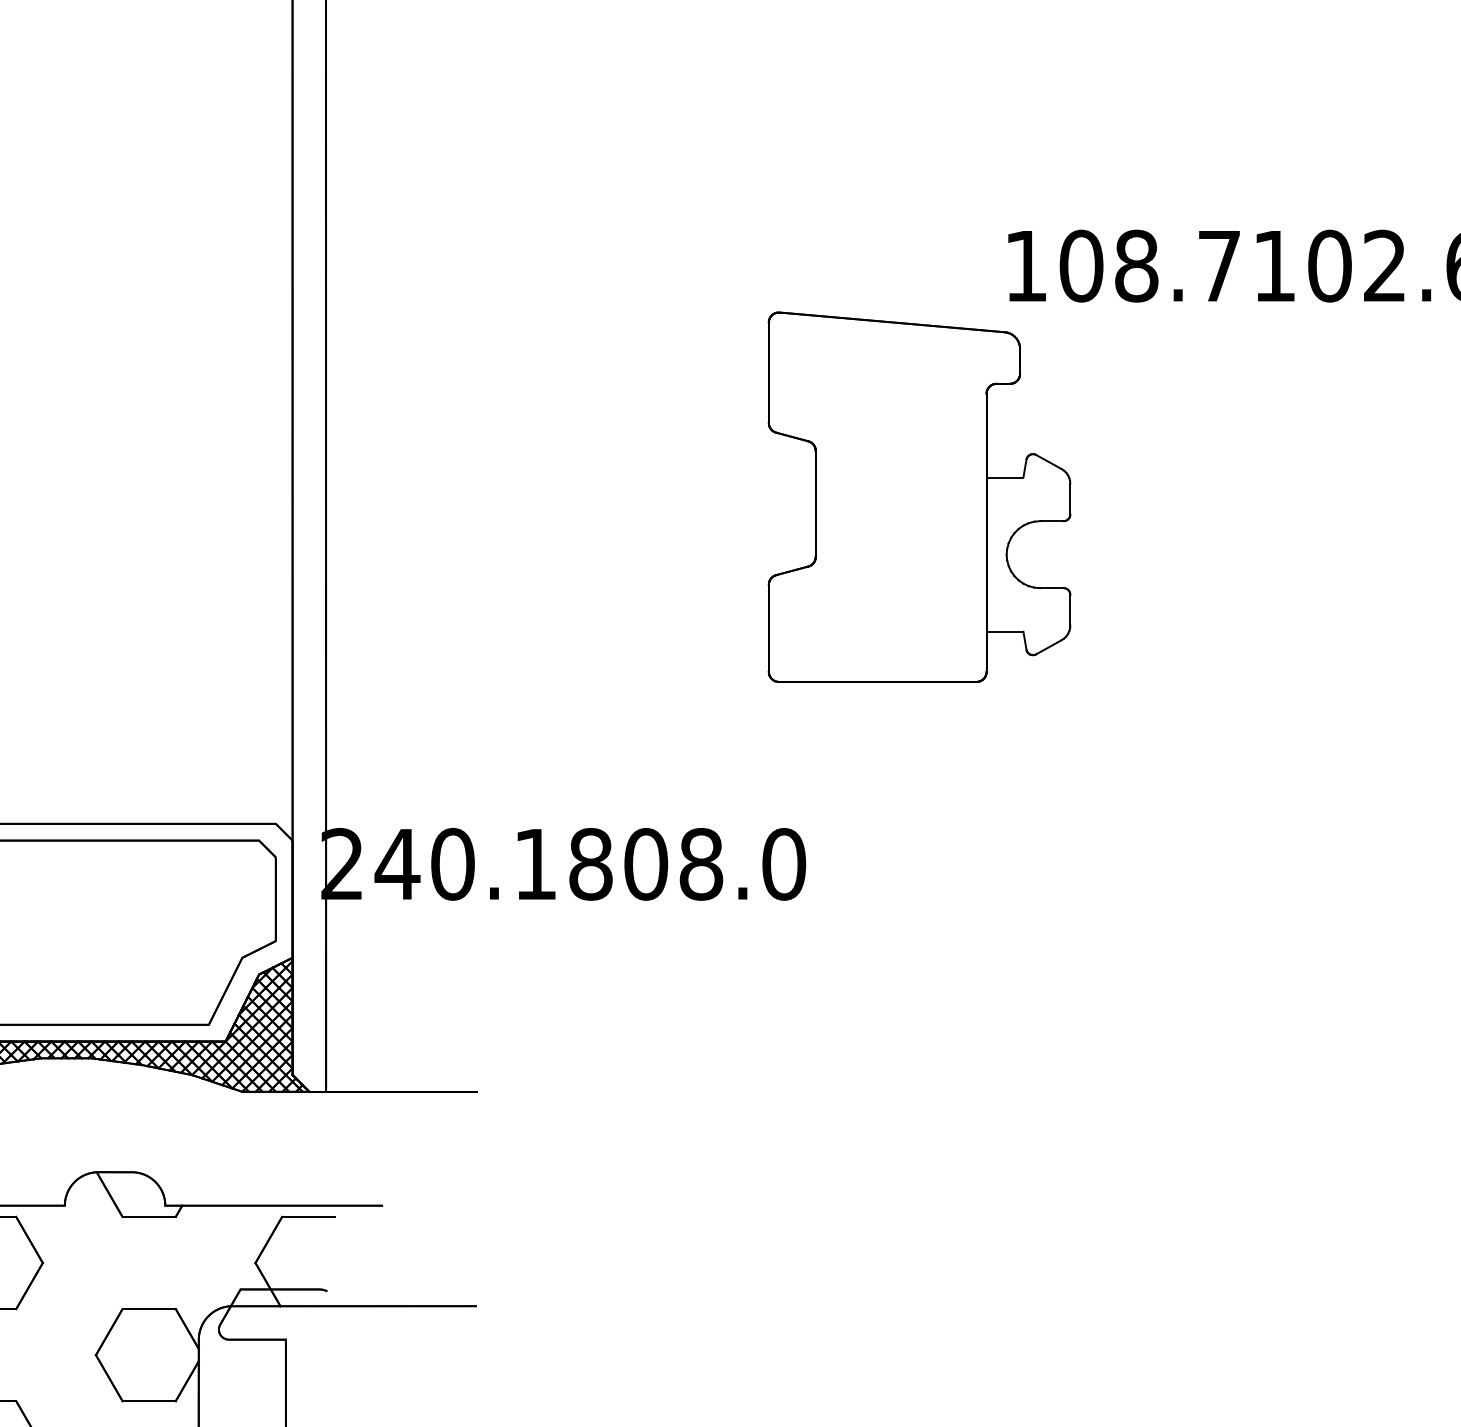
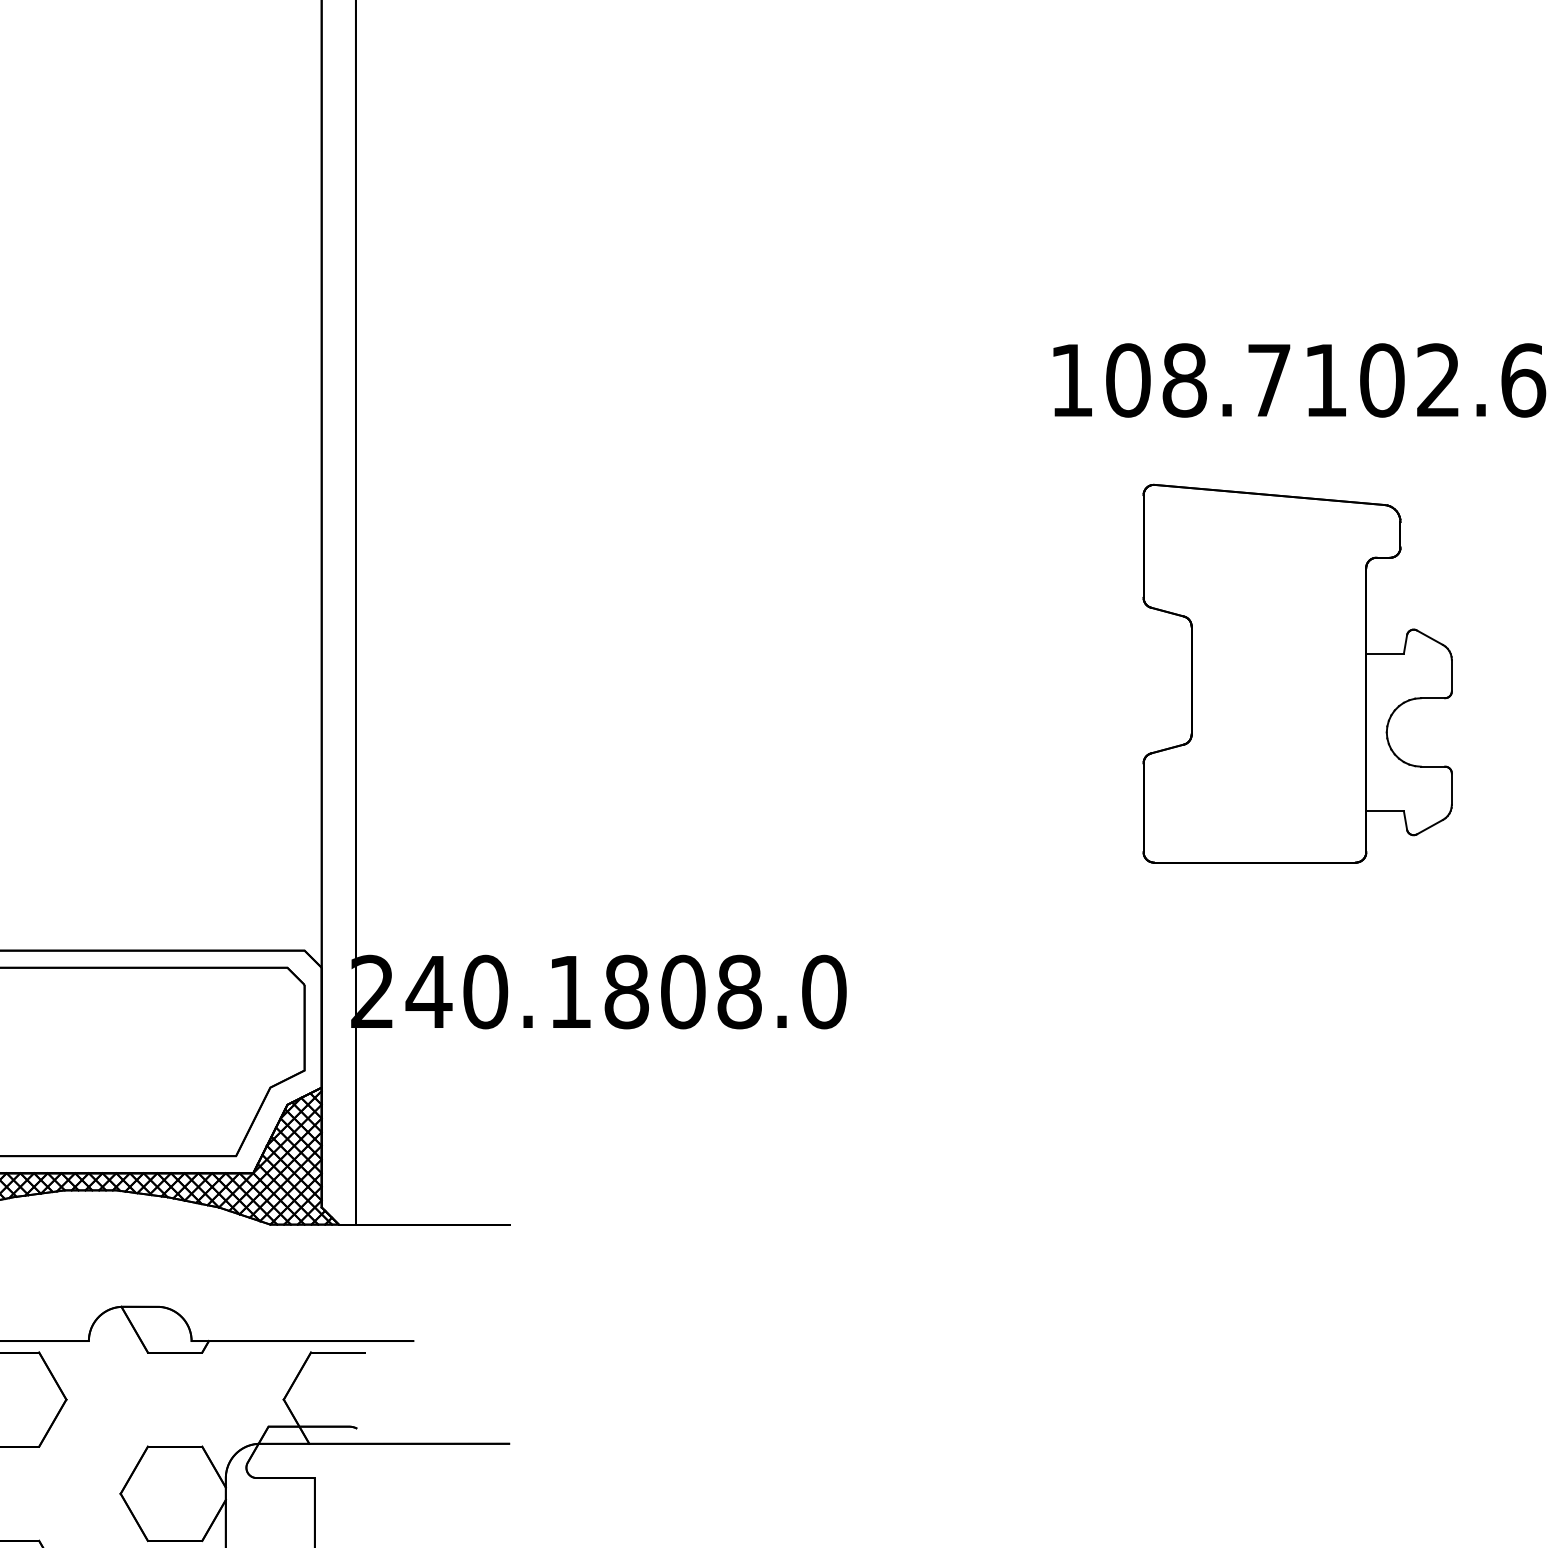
part: (919, 497) -> (1297, 673), moved

